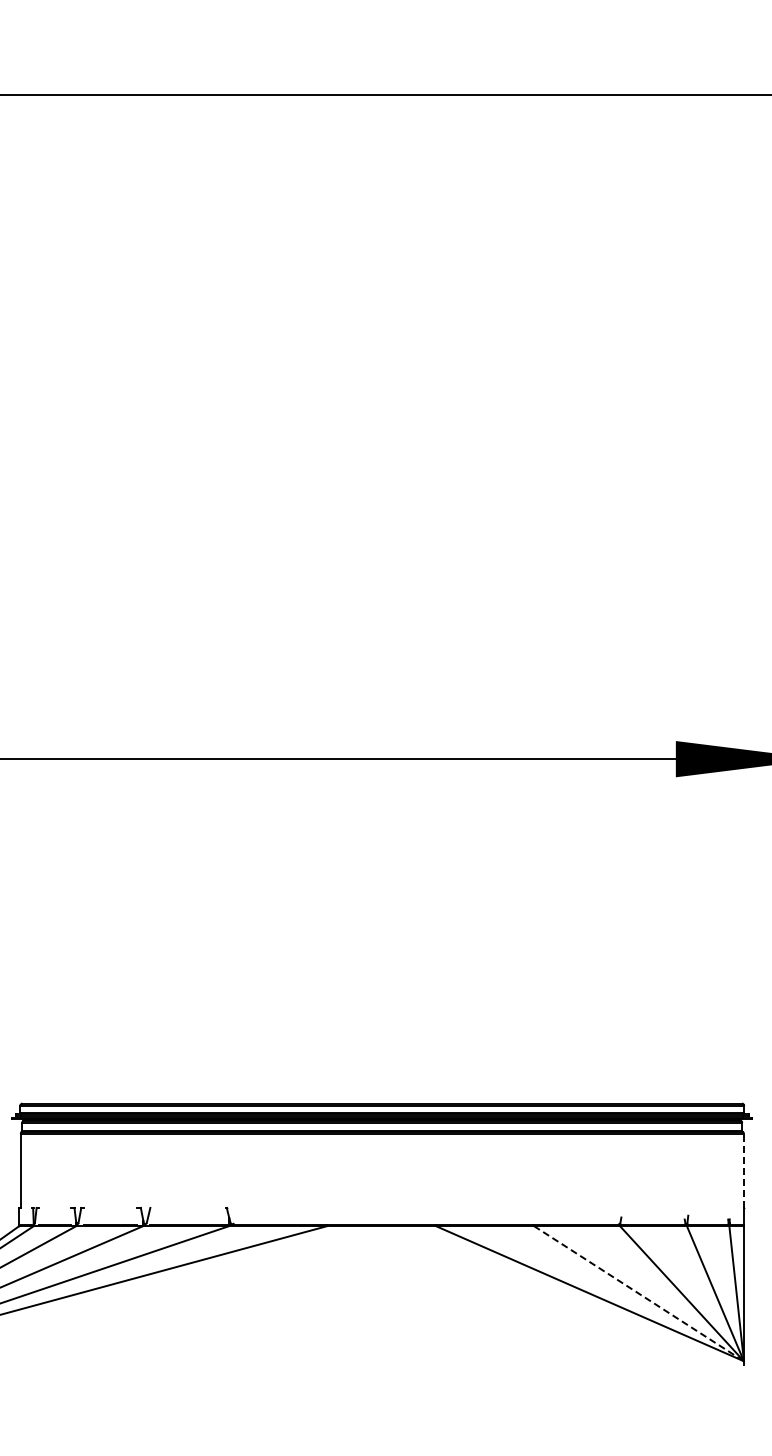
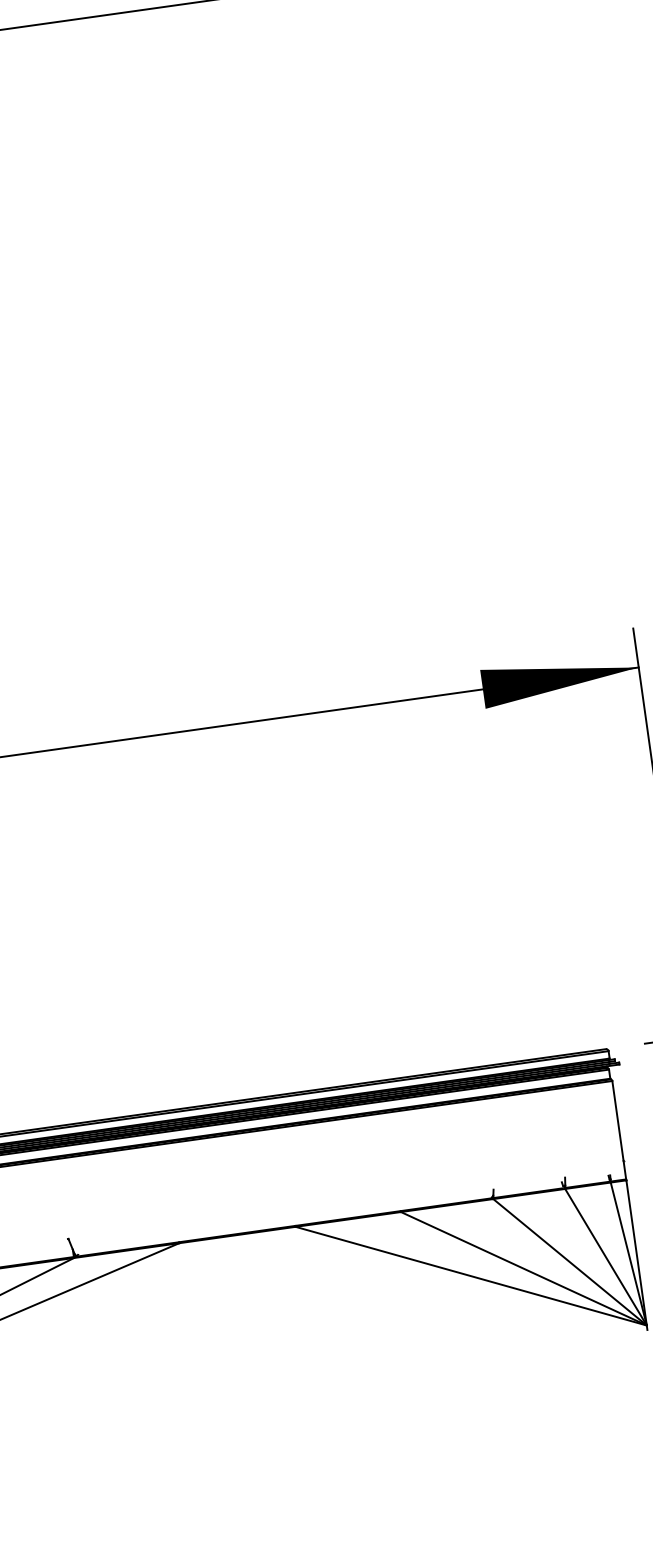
line: (743, 1170) -> (617, 1120), dashed -> solid
line: (638, 1293) -> (523, 1268), dashed -> solid

